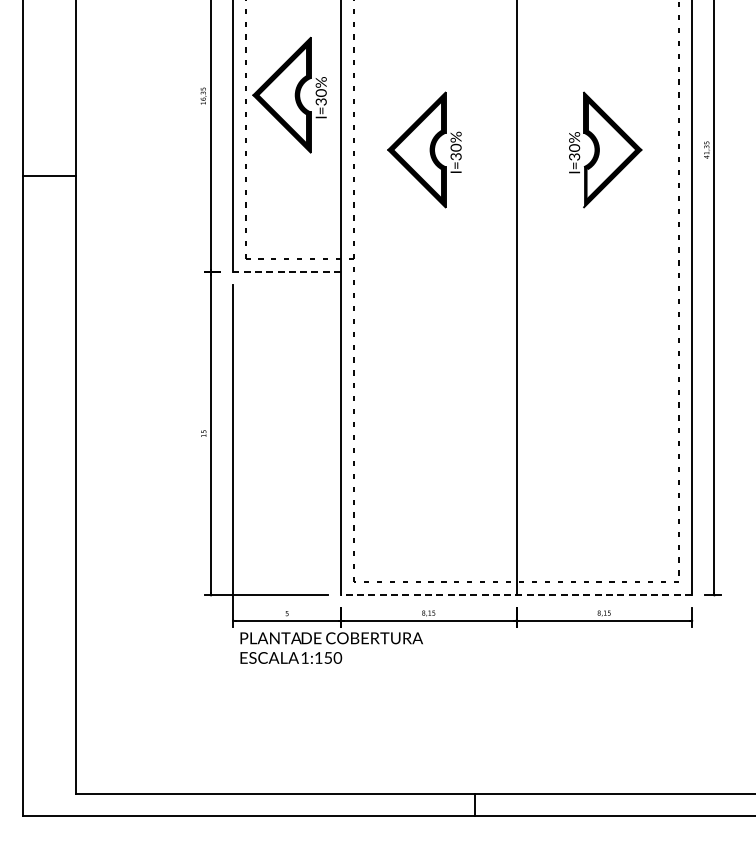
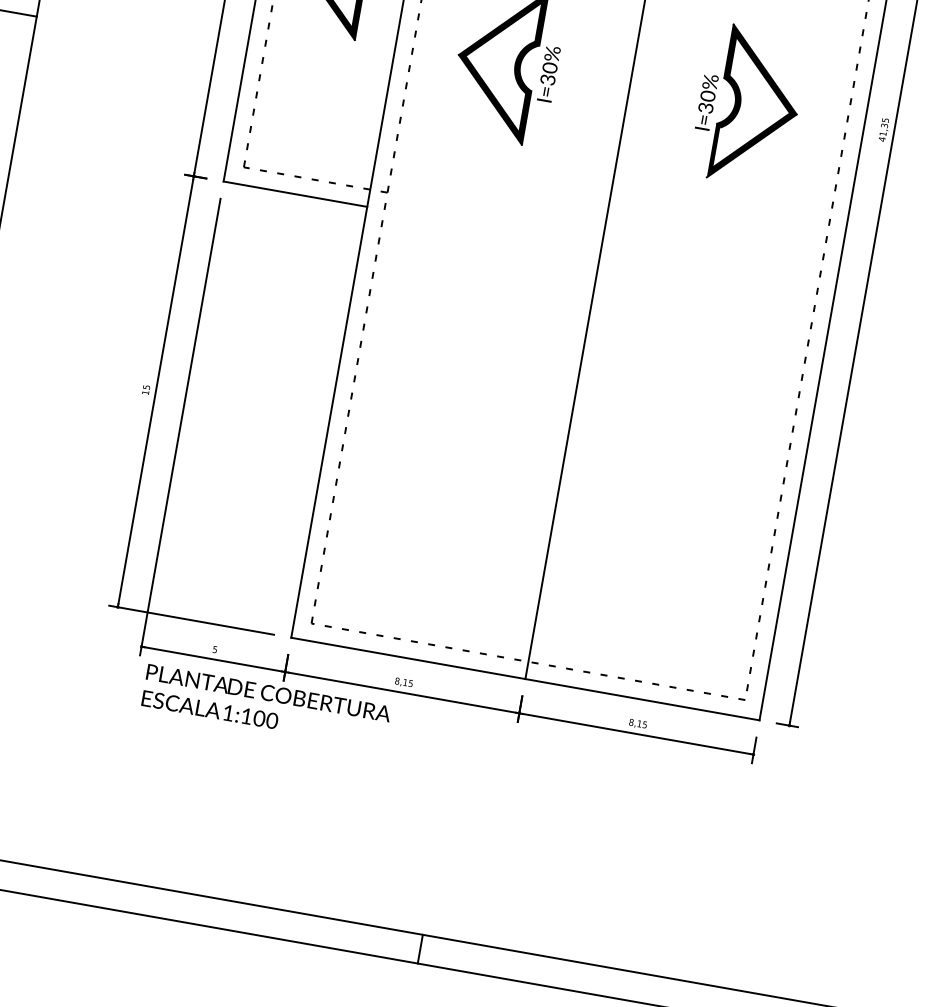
line: (287, 272) -> (295, 194), dashed -> solid
line: (516, 595) -> (525, 679), dashed -> solid
text: (328, 657) -> (259, 717), 1:150 -> 1:100

